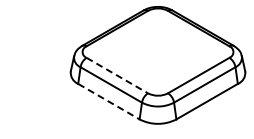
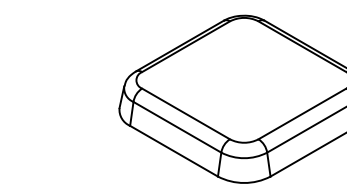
line: (117, 75) -> (186, 113), dashed -> solid
line: (109, 101) -> (174, 150), dashed -> solid

